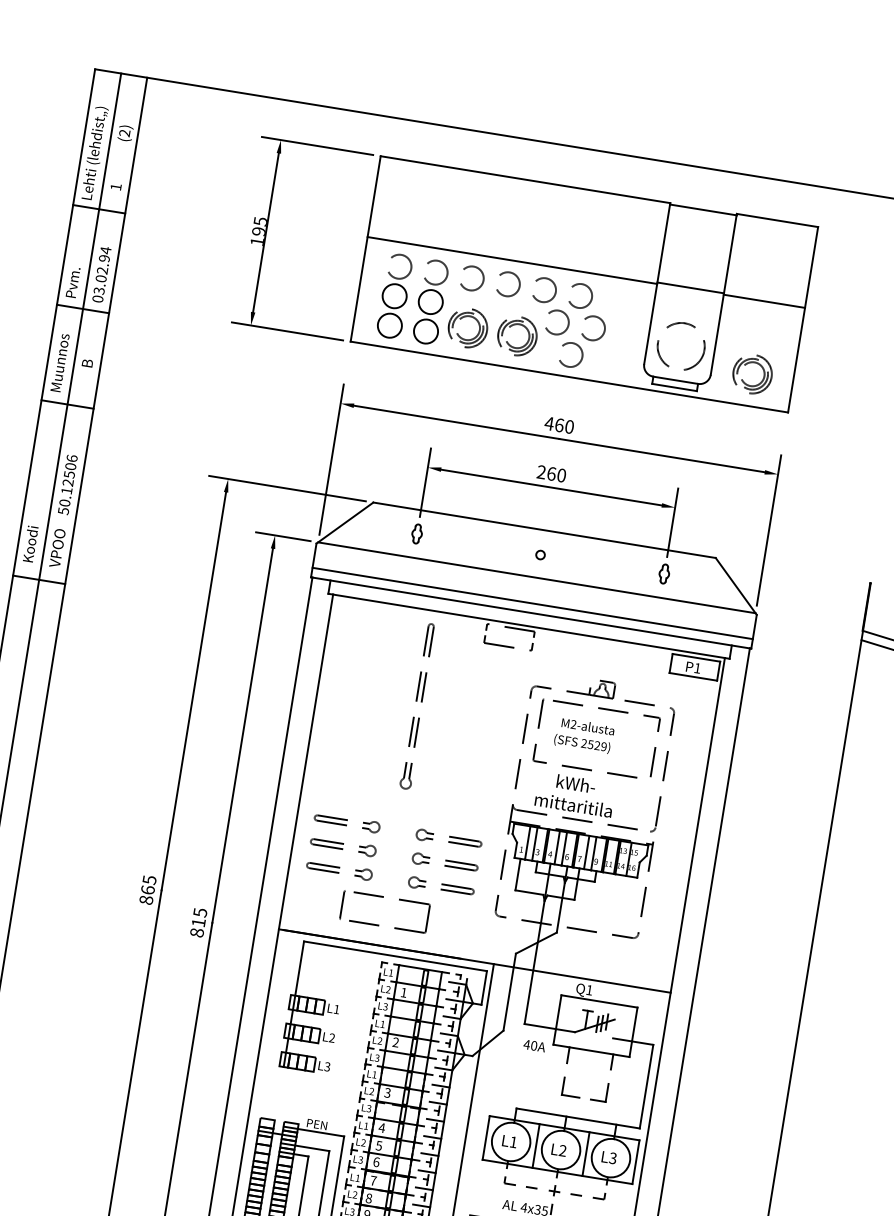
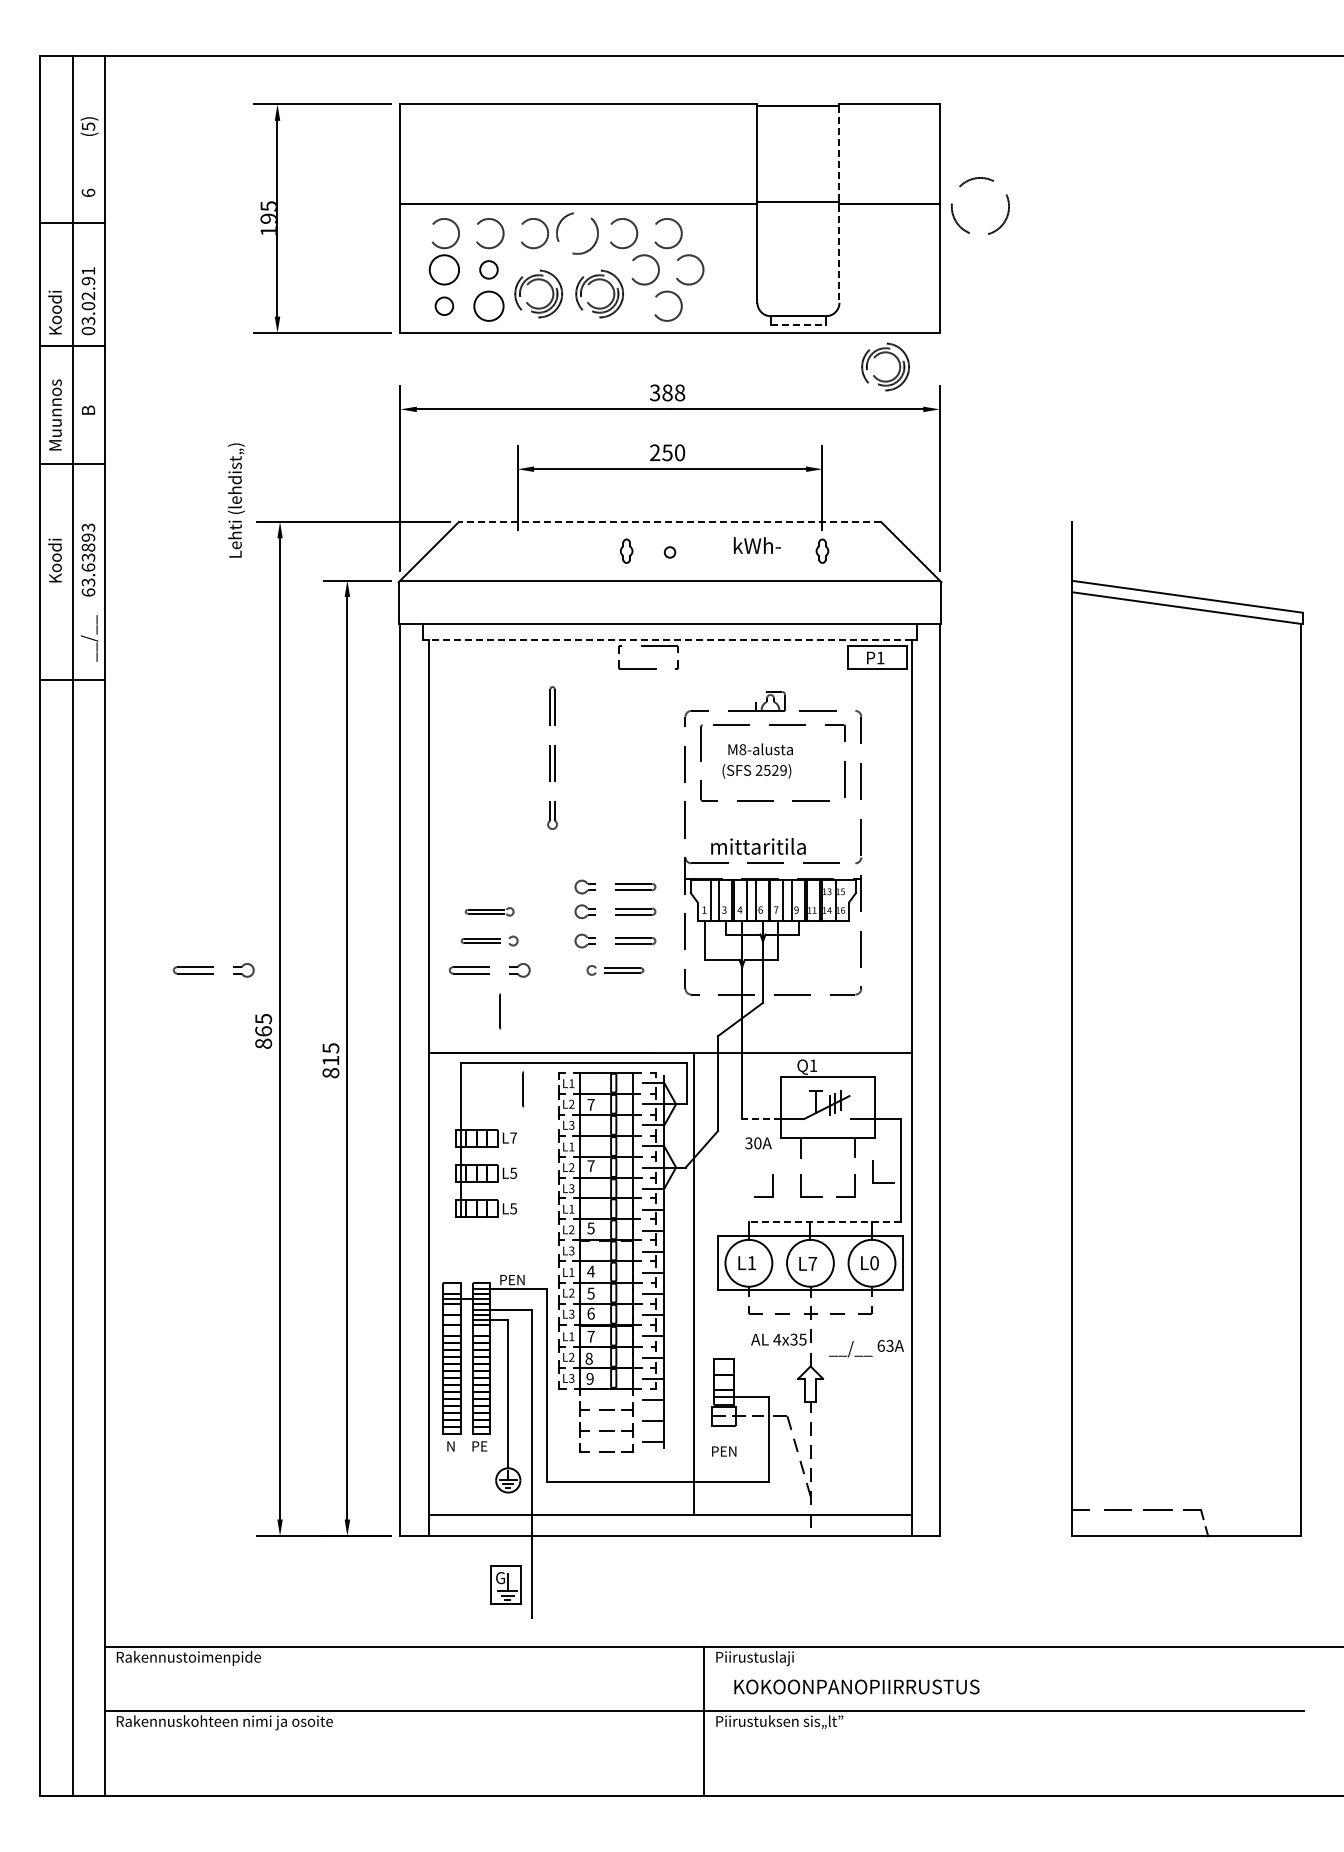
text: (124, 133) -> (88, 126), (2) -> (5)
text: (94, 153) -> (236, 500), moved
text: (116, 186) -> (88, 192), 1 -> 6
text: (105, 249) -> (88, 270), 03.02.94 -> 03.02.91
text: (72, 278) -> (54, 311), Pvm. -> Koodi
circle: (509, 284) -> (579, 233), size x1.4
line: (723, 295) -> (839, 204), solid -> dashed
circle: (430, 301) -> (488, 269), size x0.6
circle: (390, 325) -> (444, 305), size x0.6
circle: (680, 345) -> (979, 205), moved
part: (754, 363) -> (885, 353), moved
line: (674, 387) -> (798, 325), solid -> dashed
text: (559, 424) -> (667, 392), 460 -> 388
text: (551, 473) -> (667, 452), 260 -> 250
text: (67, 484) -> (88, 559), 50.12506 -> 63.63893
line: (544, 529) -> (669, 521), solid -> dashed
part: (417, 533) -> (626, 550), moved
text: (29, 543) -> (54, 560), moved
text: (58, 547) -> (89, 637), VPOO -> __/__
line: (532, 603) -> (669, 612), removed
line: (528, 626) -> (669, 640), solid -> dashed
part: (418, 705) -> (552, 757), size x0.7
text: (573, 724) -> (742, 749), M2-alusta -> M8-alusta
text: (575, 783) -> (756, 545), moved
part: (452, 818) -> (615, 886), added
part: (346, 822) -> (489, 911), size x0.6
part: (115, 834) -> (213, 970), added
part: (343, 846) -> (489, 940), size x0.7
part: (441, 886) -> (615, 970), size x0.7
part: (399, 900) -> (567, 994), removed
line: (350, 971) -> (522, 1089), added
text: (403, 992) -> (590, 1104), 1 -> 7
text: (336, 1009) -> (513, 1137), L1 -> L7
line: (539, 1026) -> (760, 1118), solid -> dashed
text: (332, 1037) -> (513, 1172), L2 -> L5
text: (395, 1041) -> (590, 1165), 2 -> 7
text: (526, 1044) -> (748, 1143), 40A -> 30A
text: (327, 1066) -> (513, 1208), L3 -> L5
part: (540, 1081) -> (772, 1185), added
part: (624, 1083) -> (873, 1171), added
text: (387, 1092) -> (590, 1227), 3 -> 5
line: (577, 1118) -> (824, 1222), solid -> dashed
line: (535, 1146) -> (779, 1263), removed
text: (562, 1150) -> (812, 1263), L2 -> L7
line: (586, 1154) -> (841, 1263), removed
text: (612, 1158) -> (874, 1263), L3 -> L0

